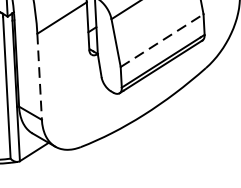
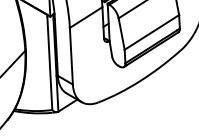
line: (163, 40) -> (152, 32), dashed -> solid
line: (39, 77) -> (71, 56), dashed -> solid

